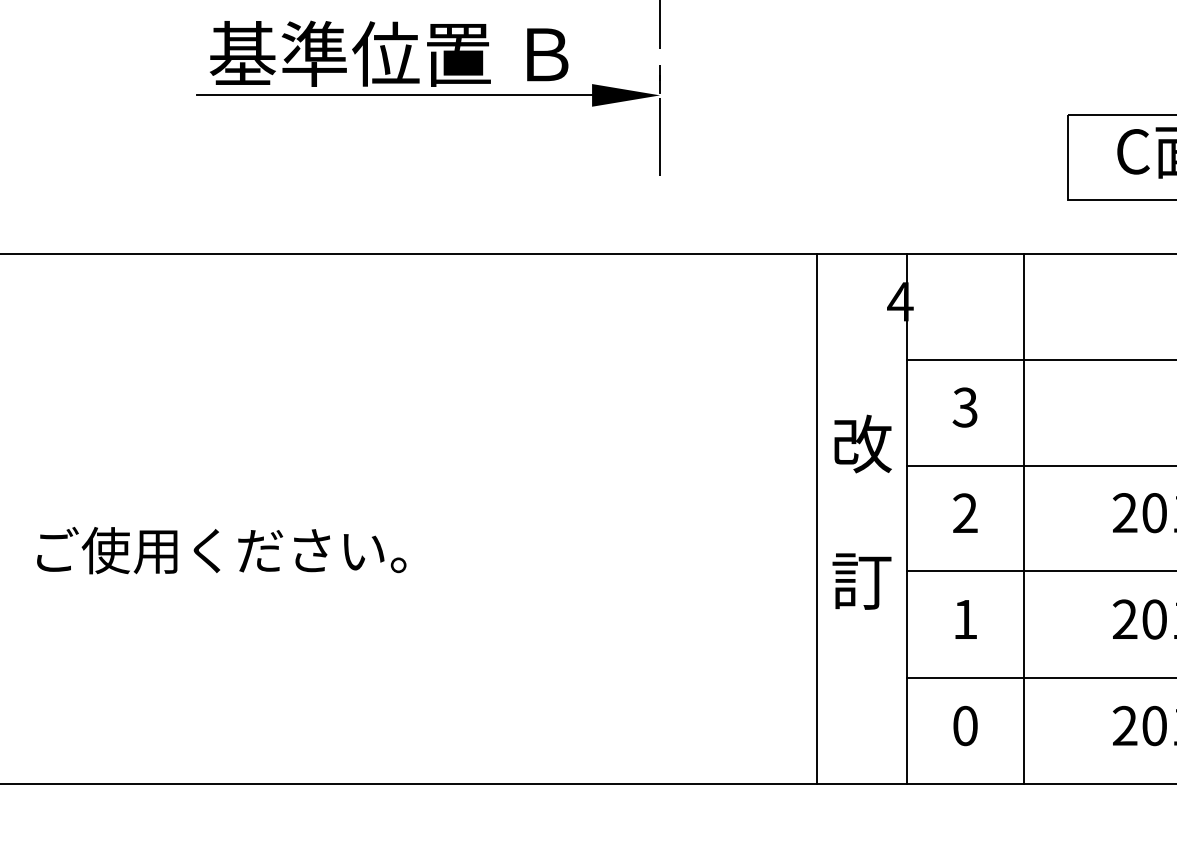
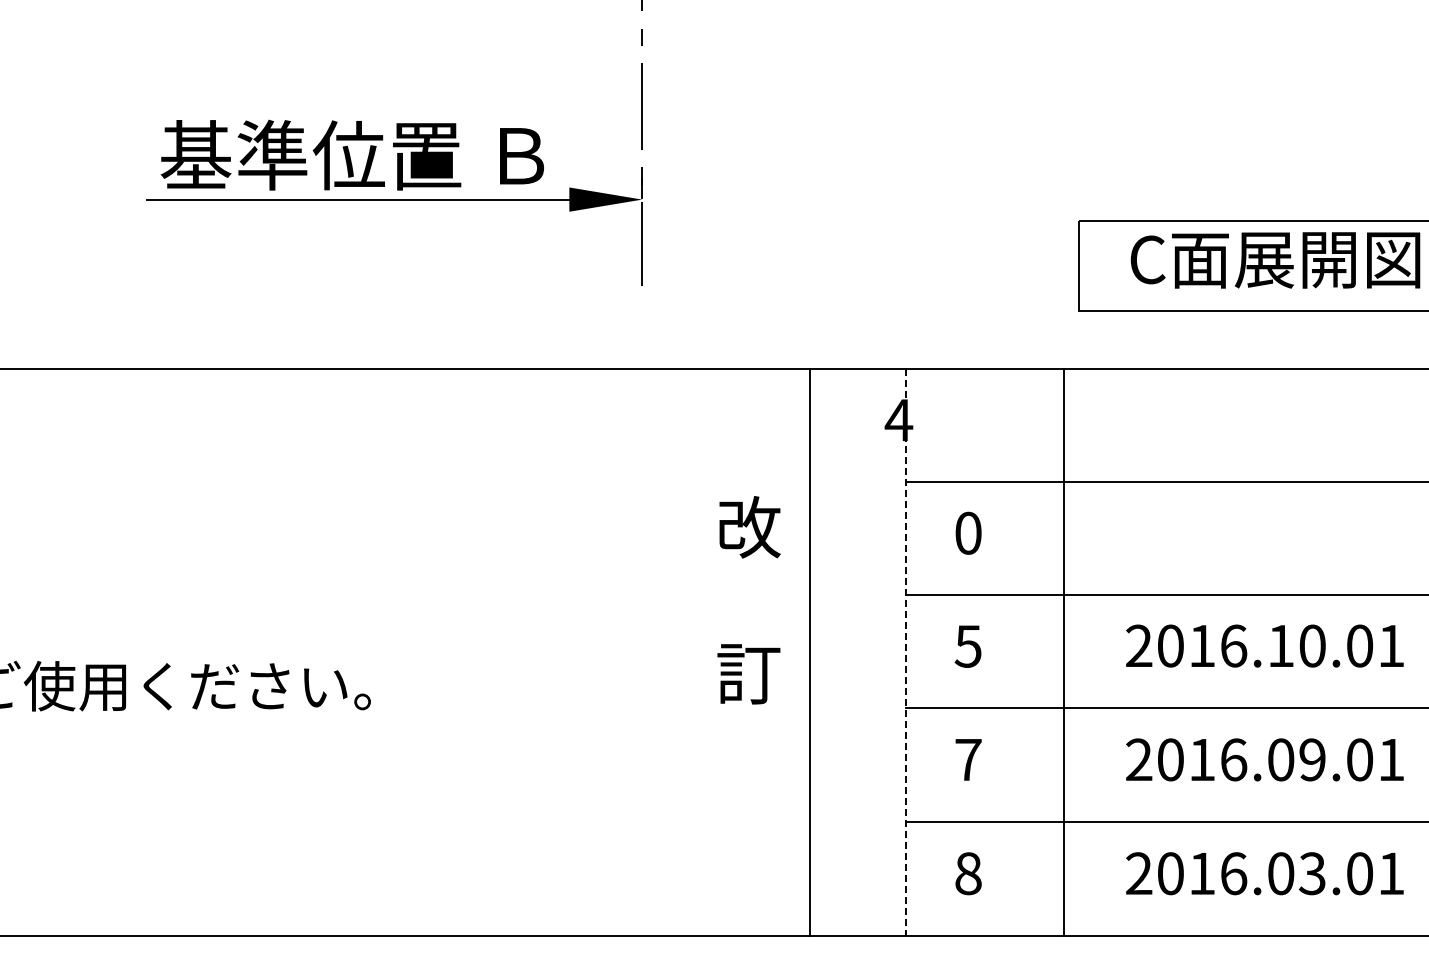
text: (964, 406) -> (967, 532), 3 -> 0
text: (861, 512) -> (748, 600), moved
text: (964, 513) -> (967, 646), 2 -> 5
line: (1024, 519) -> (1064, 652), moved
line: (906, 520) -> (905, 653), solid -> dashed
text: (965, 619) -> (968, 759), 1 -> 7
text: (965, 725) -> (968, 873), 0 -> 8

